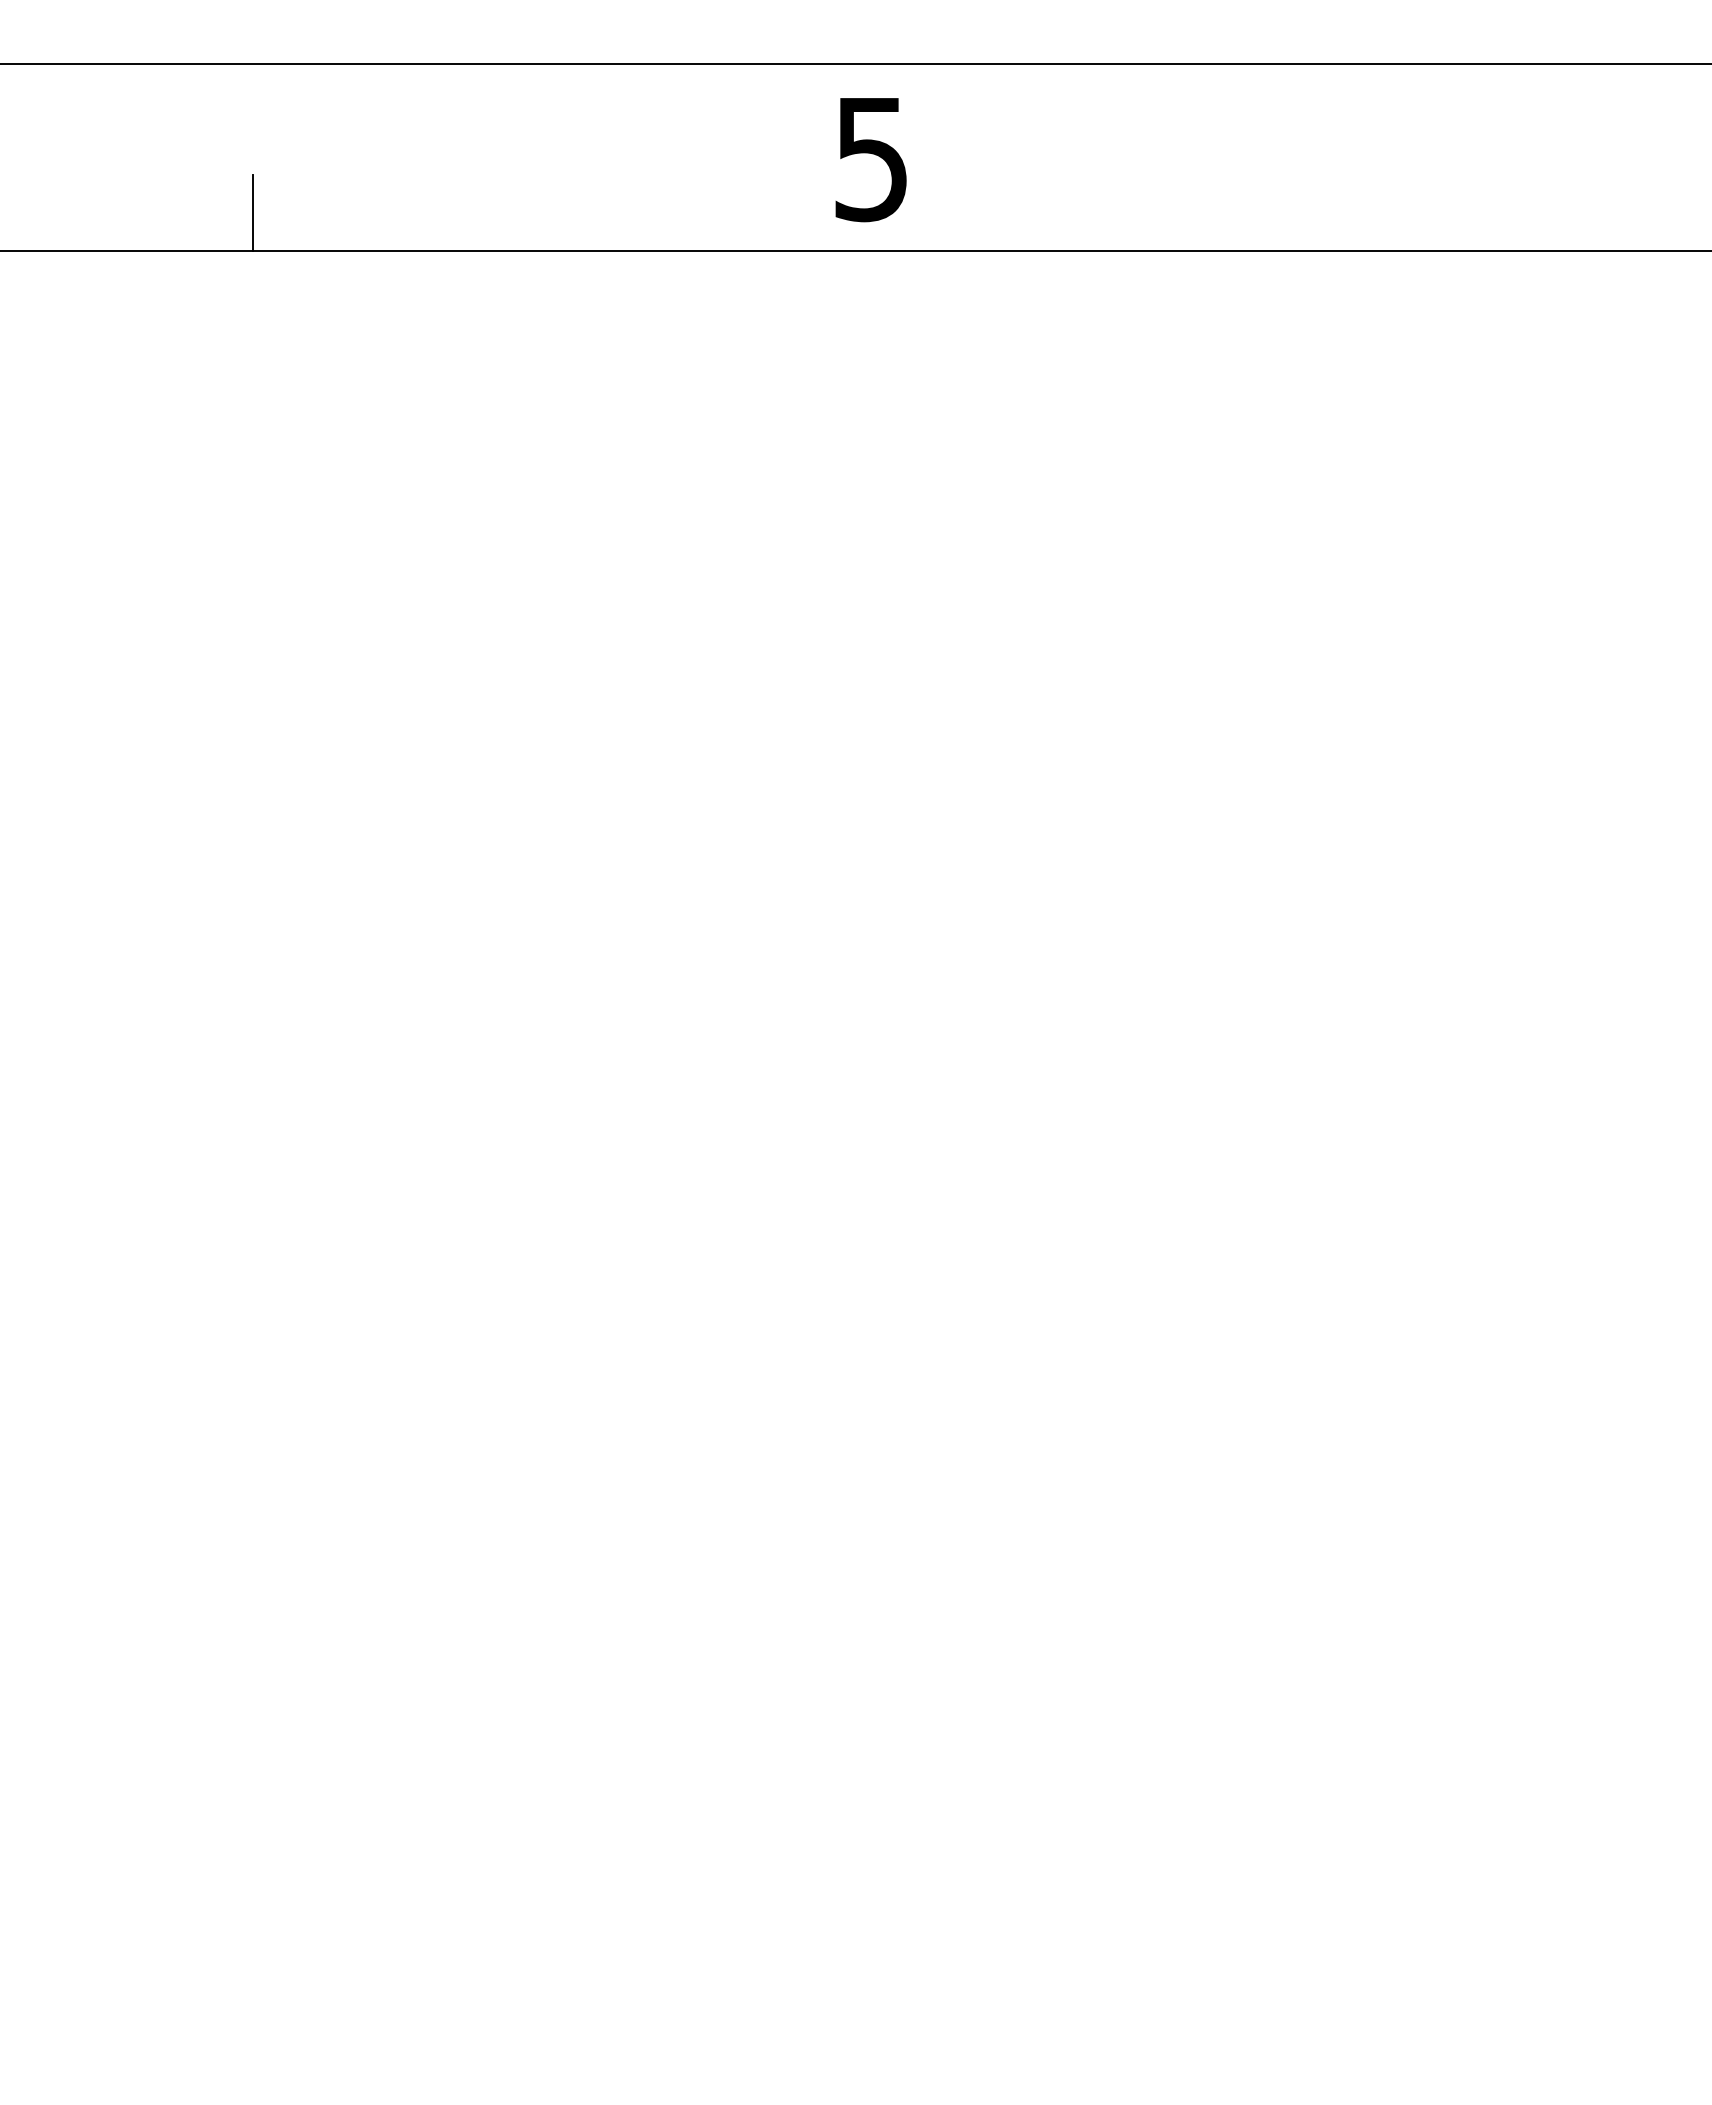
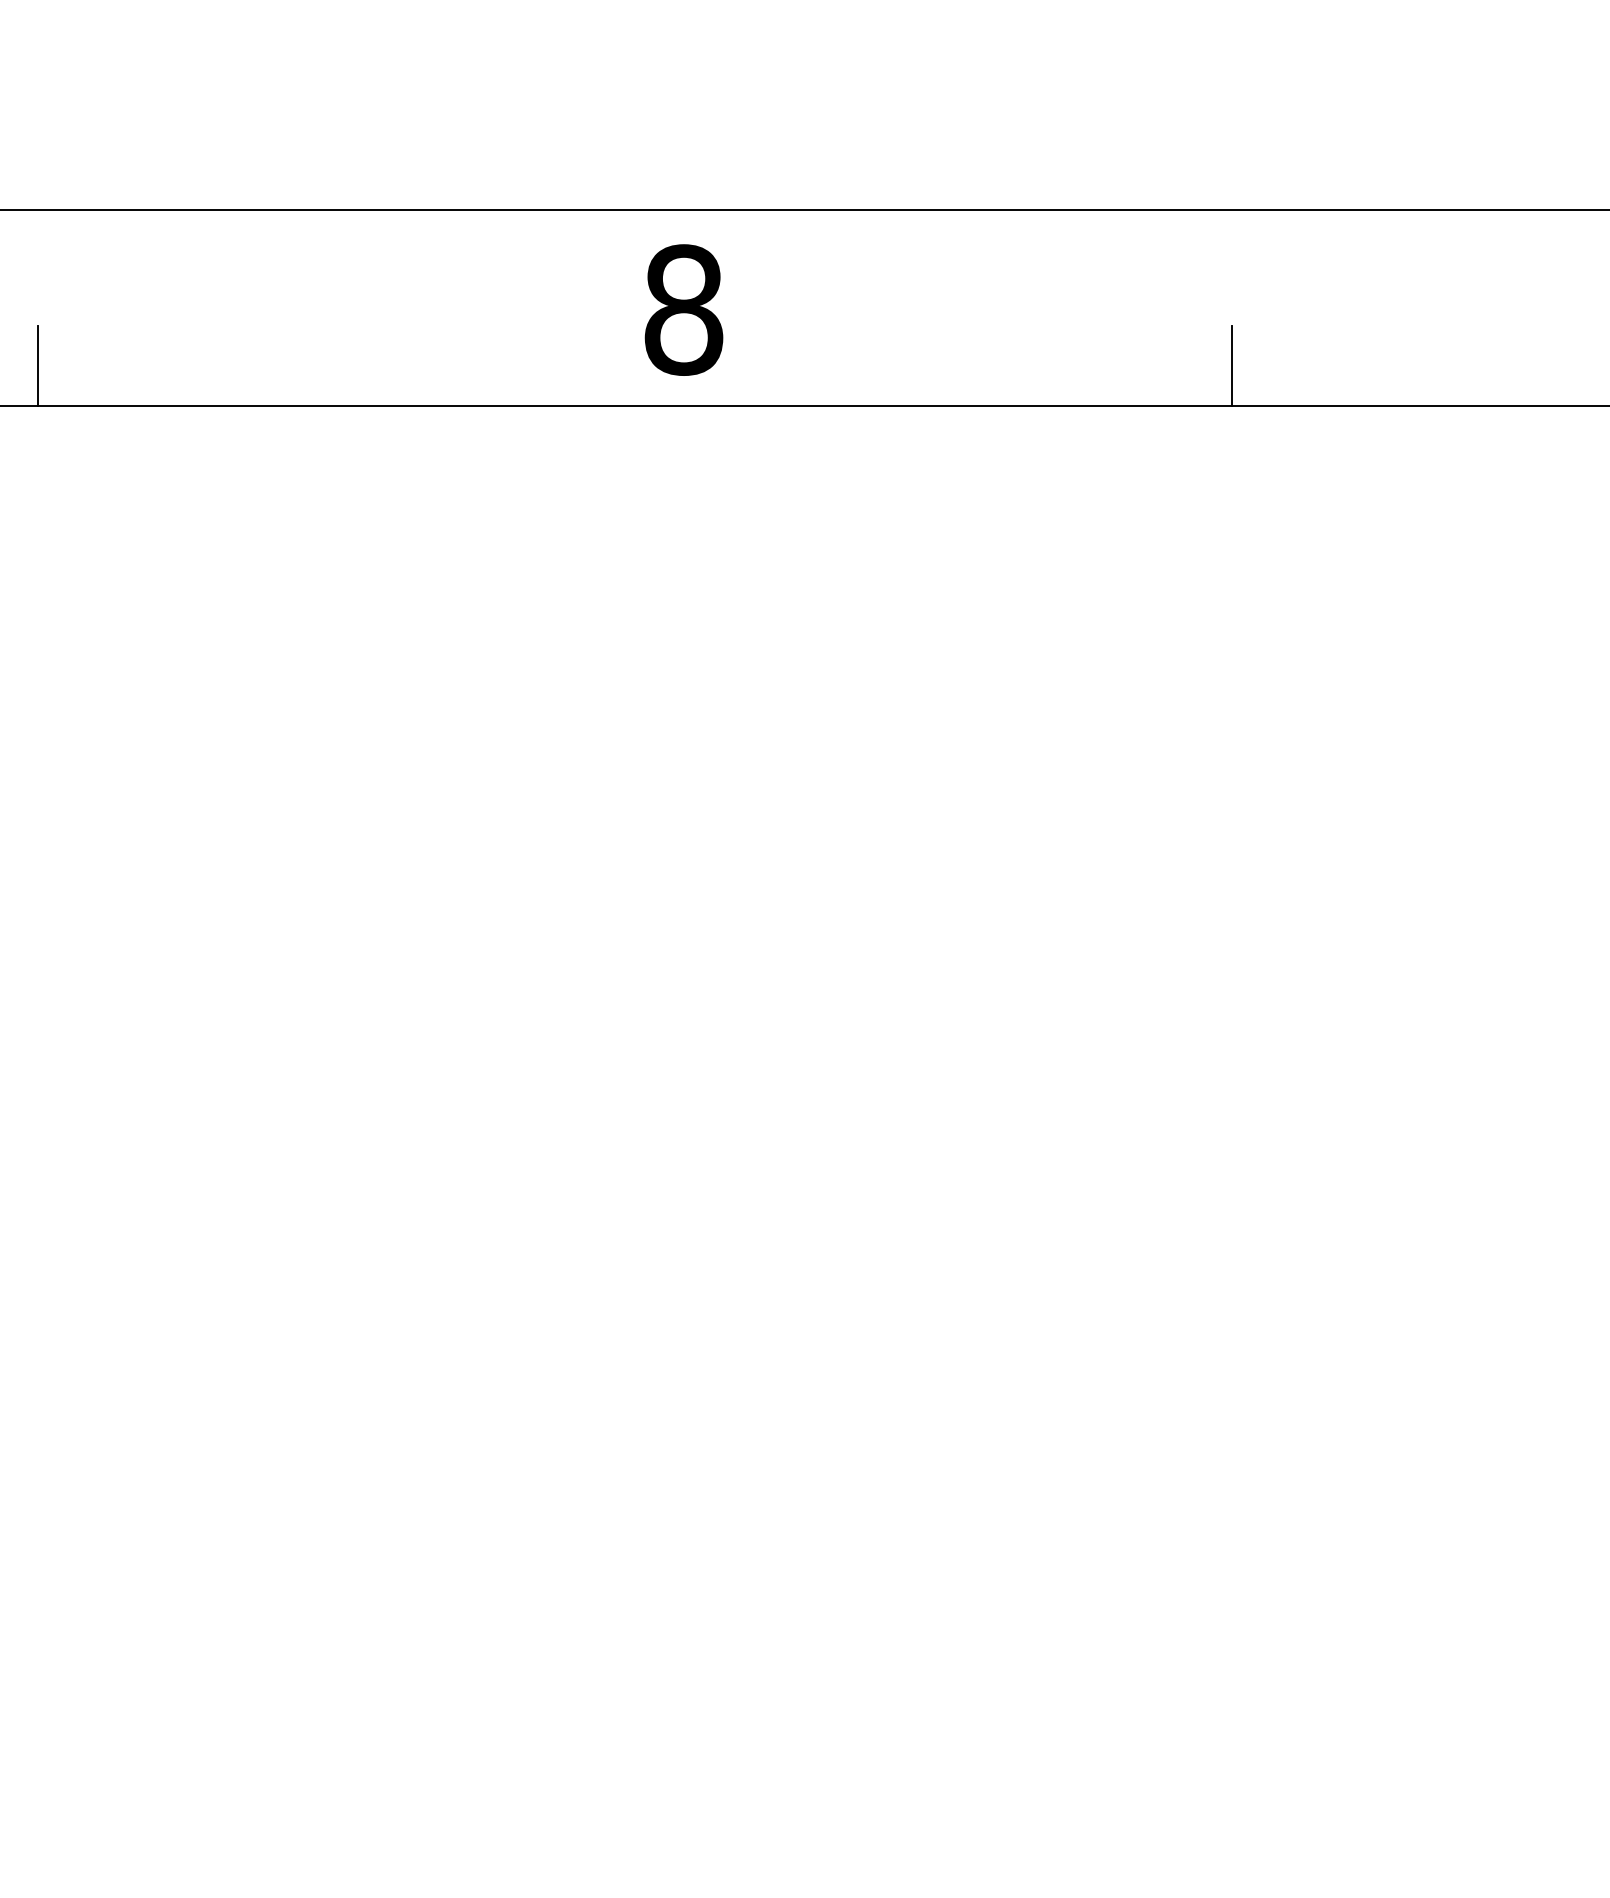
text: (871, 159) -> (683, 310), 5 -> 8
line: (1396, 212) -> (1231, 365), added

